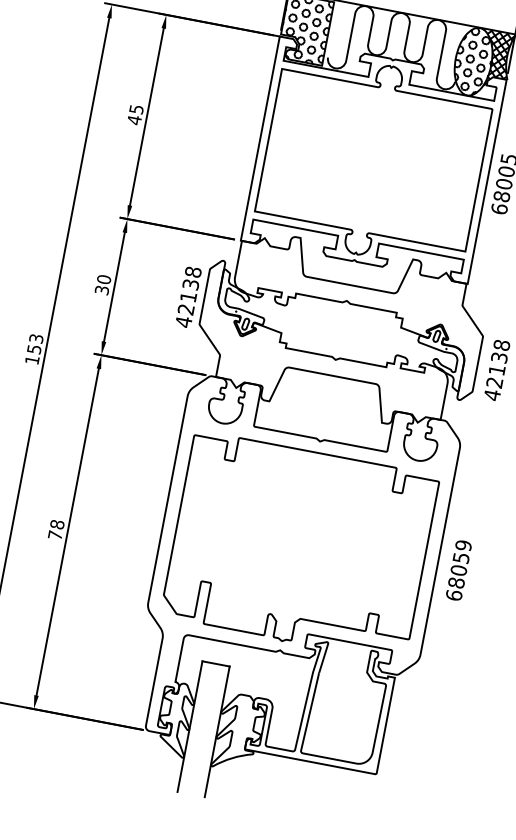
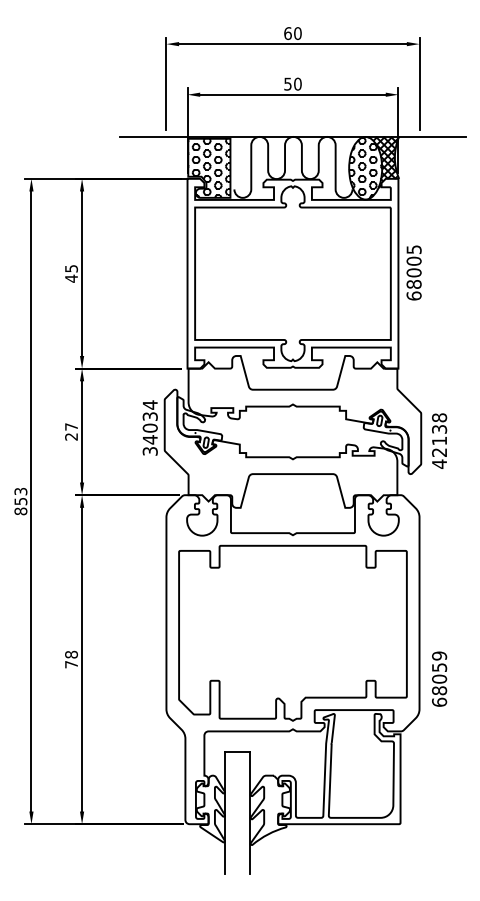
text: (103, 284) -> (71, 431), 30 -> 27
text: (187, 297) -> (149, 428), 42138 -> 34034
text: (31, 360) -> (20, 511), 153 -> 853
text: (458, 569) -> (439, 678), moved

